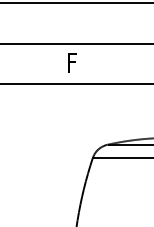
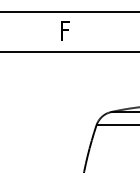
text: (72, 62) -> (65, 30), moved

